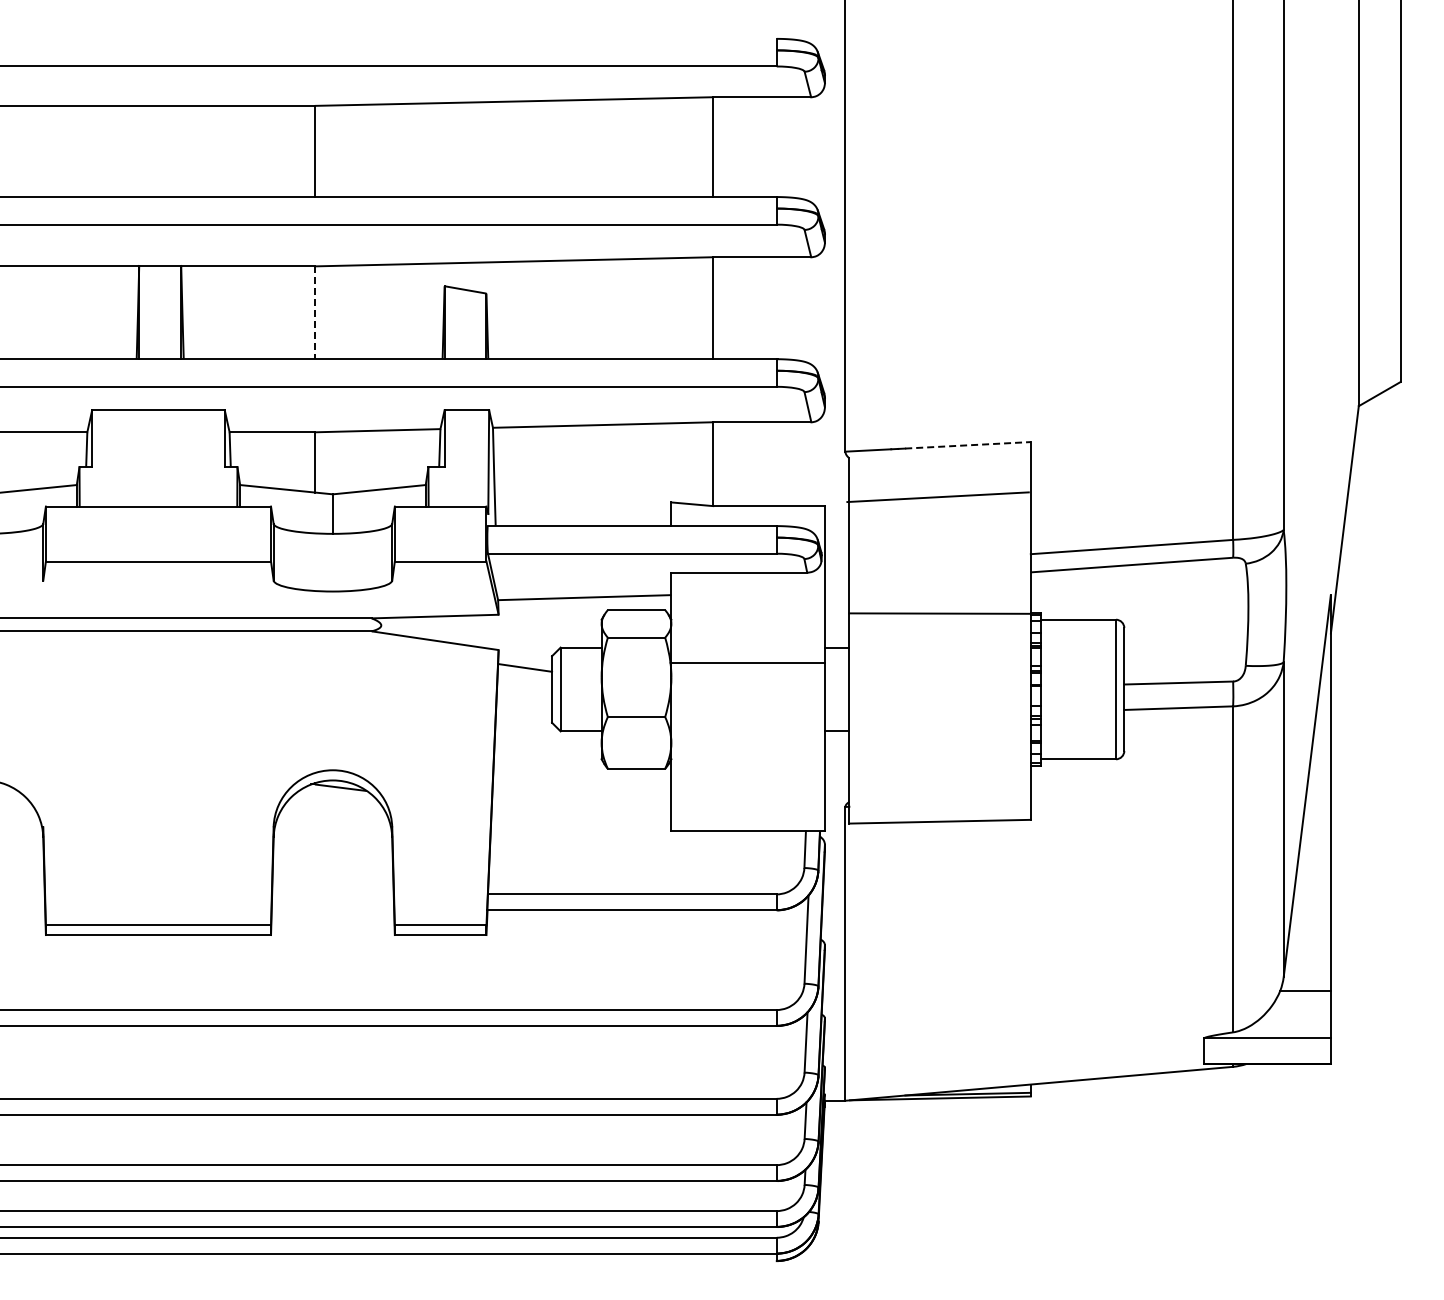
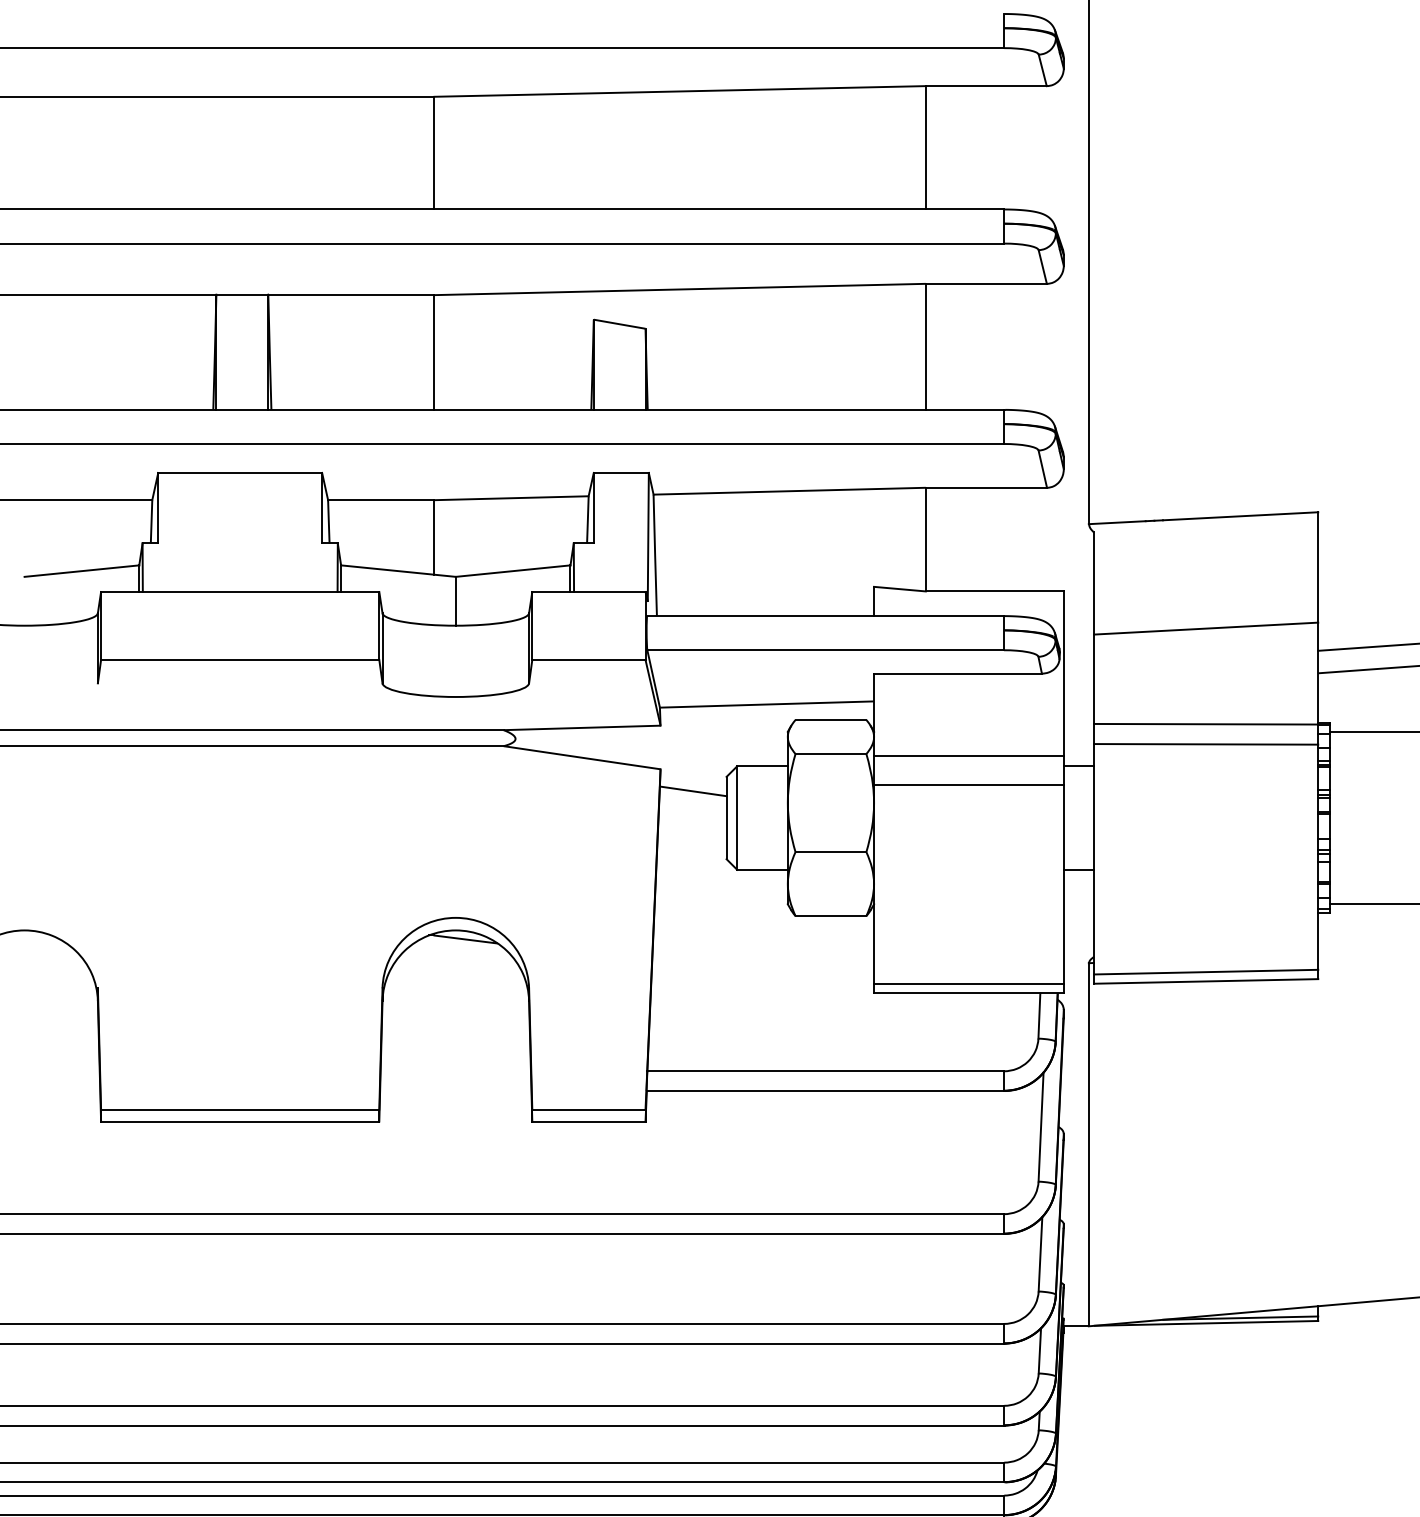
line: (314, 313) -> (433, 353), dashed -> solid
line: (968, 445) -> (1241, 516), dashed -> solid
line: (937, 497) -> (1205, 628), moved
line: (939, 629) -> (1205, 743), added
line: (747, 638) -> (968, 755), added
line: (939, 814) -> (1205, 972), added
line: (747, 823) -> (968, 983), added

